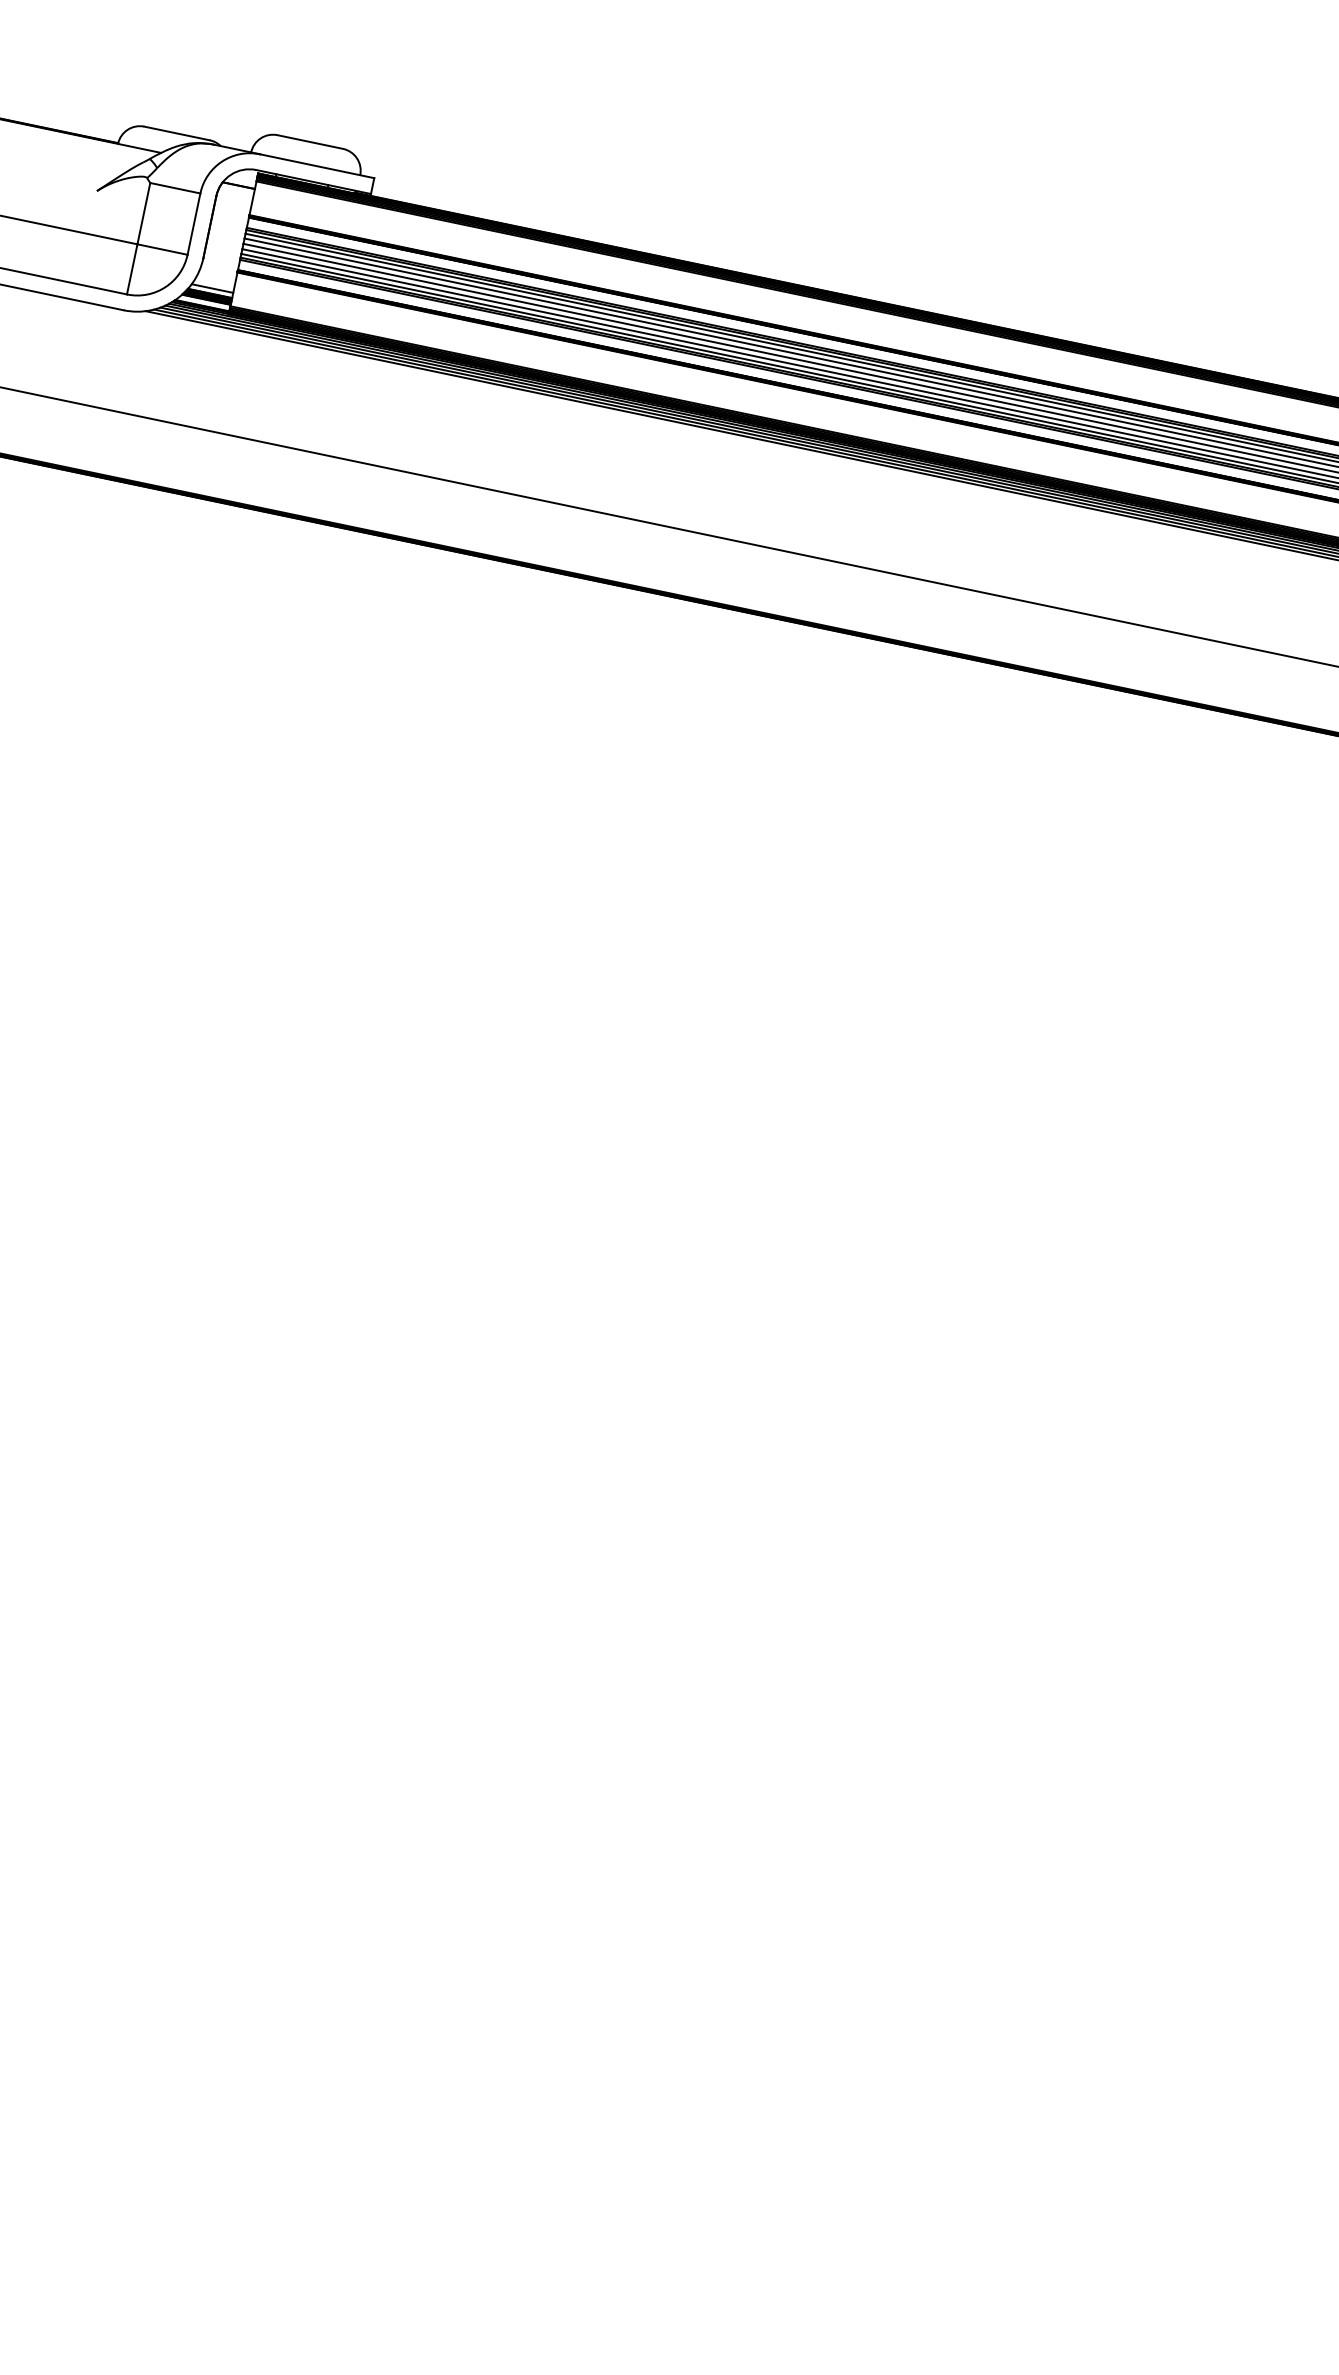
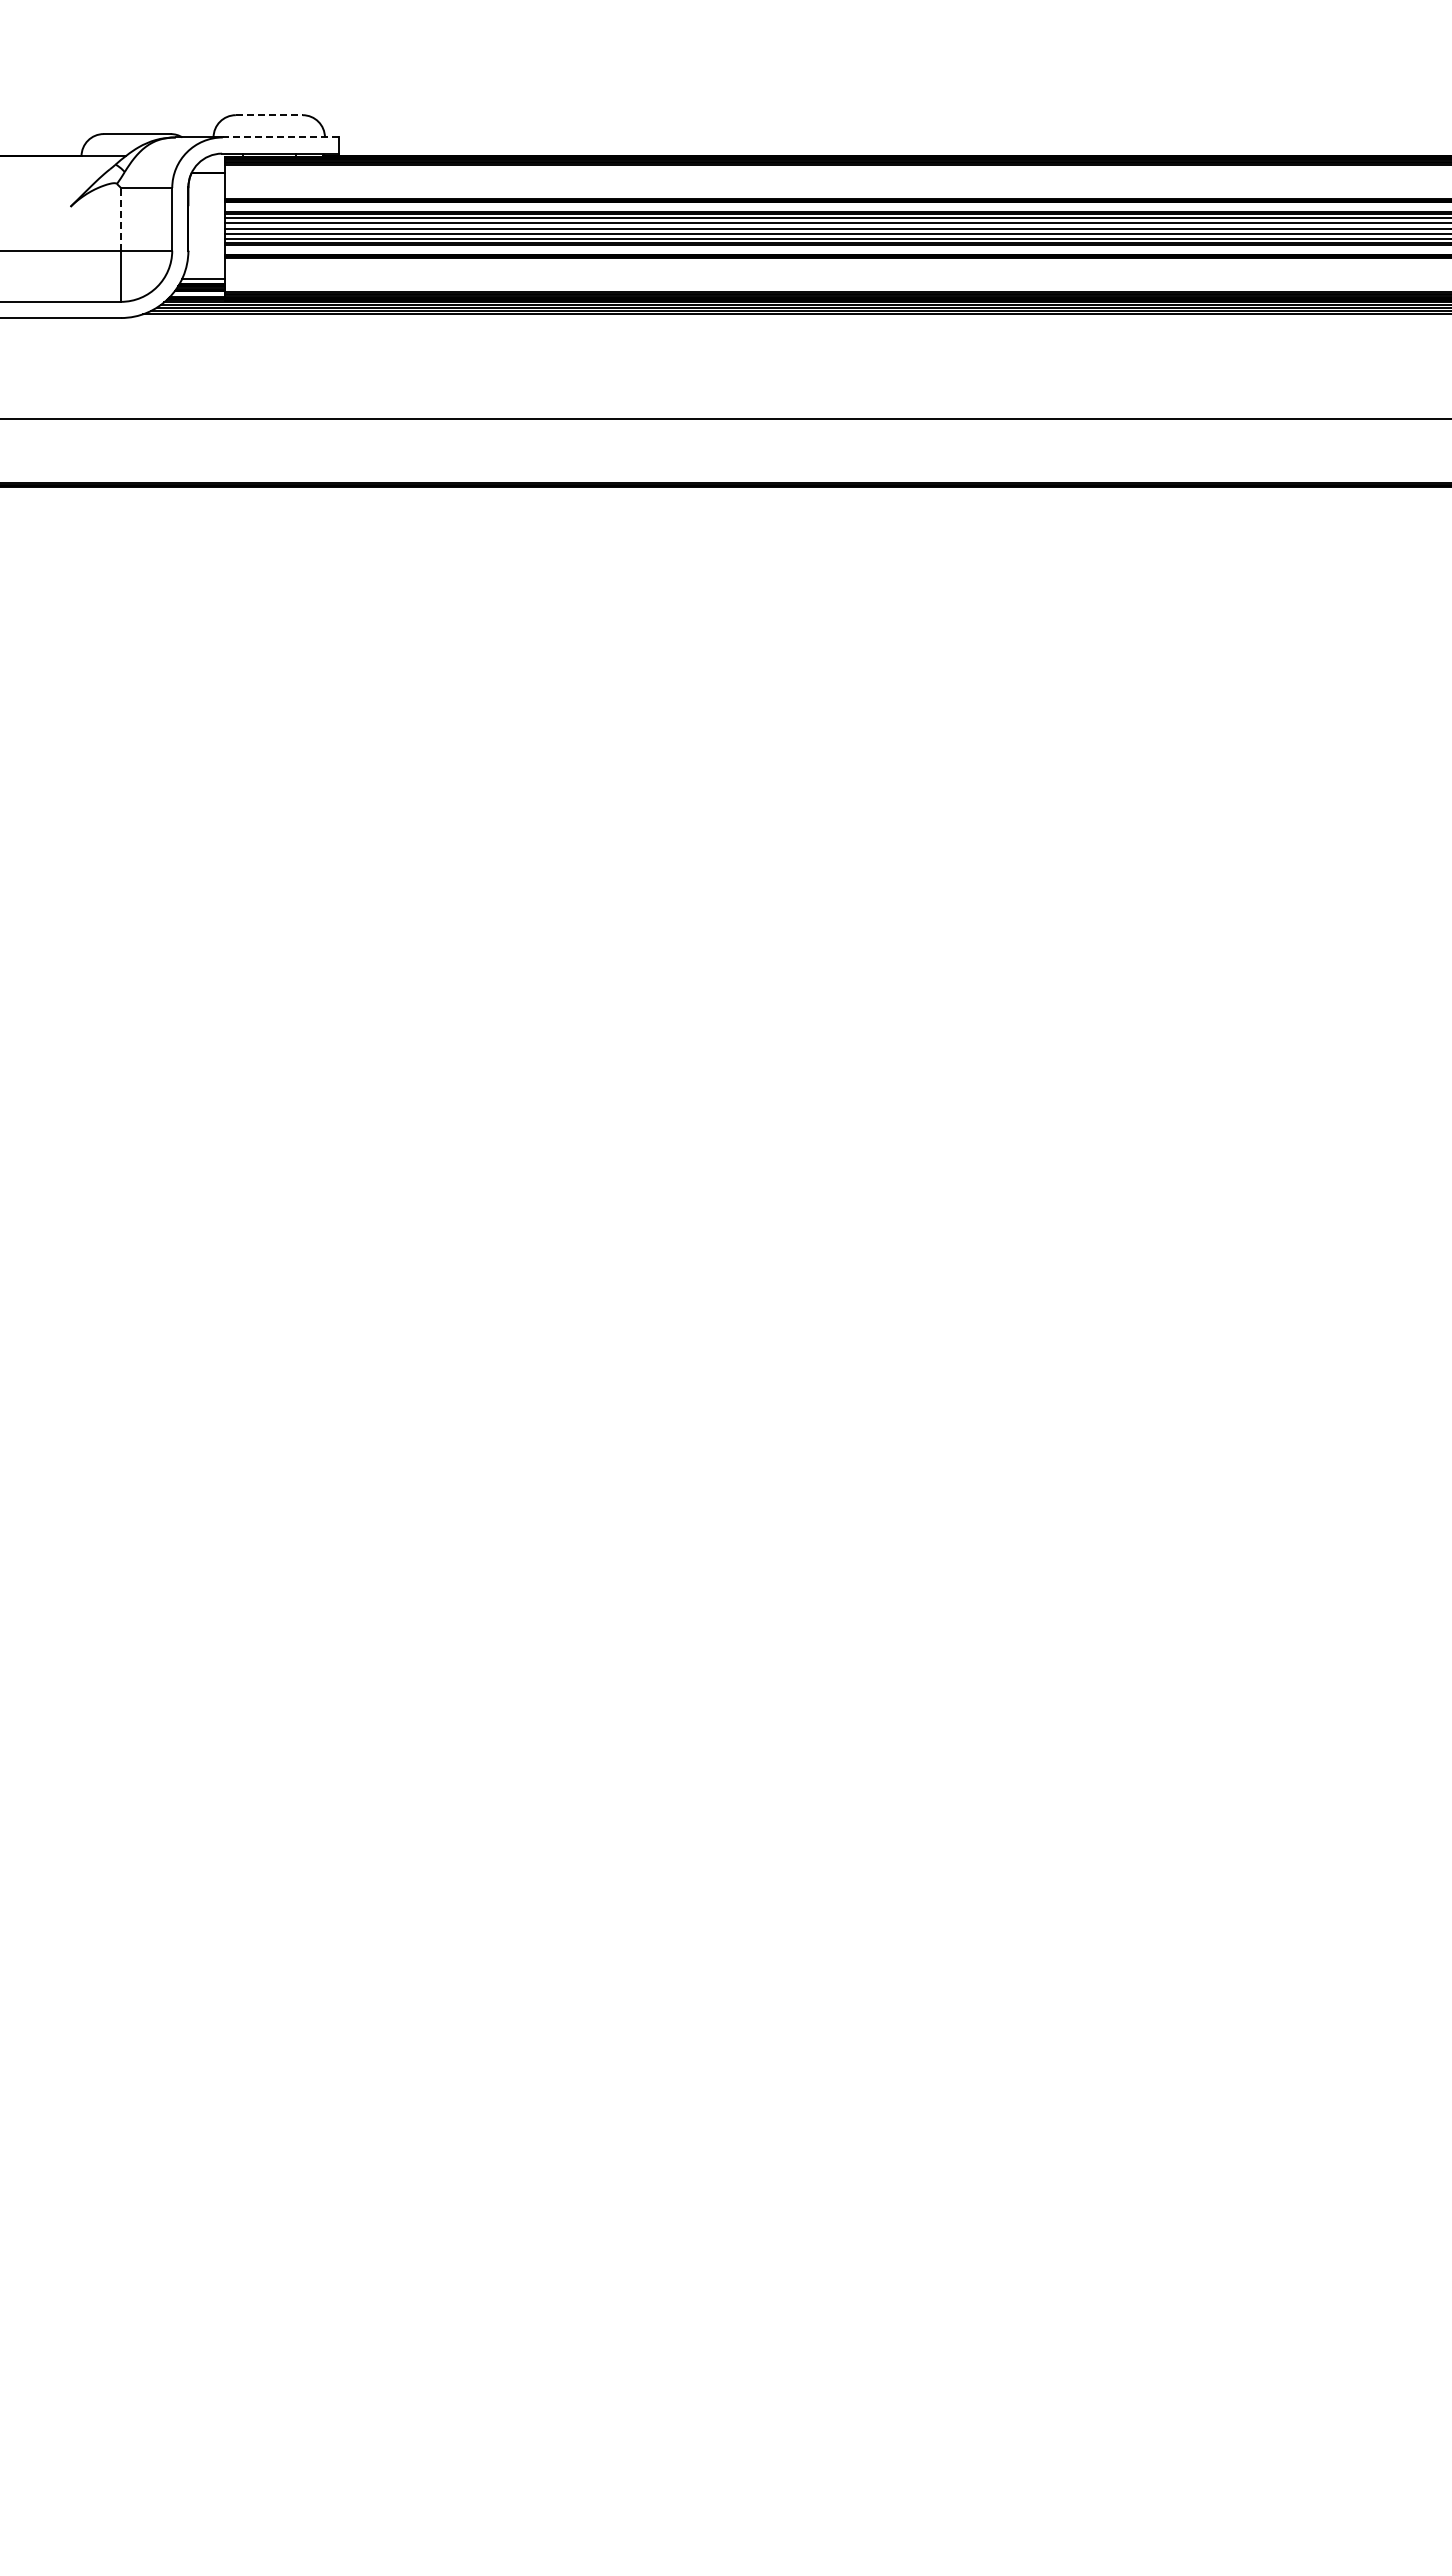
line: (310, 142) -> (269, 115), solid -> dashed
line: (316, 166) -> (280, 137), solid -> dashed
line: (144, 212) -> (121, 218), solid -> dashed

